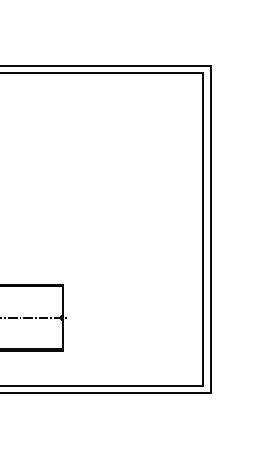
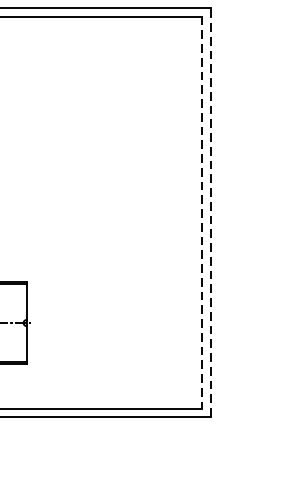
line: (203, 229) -> (202, 212), solid -> dashed
line: (210, 229) -> (210, 212), solid -> dashed

